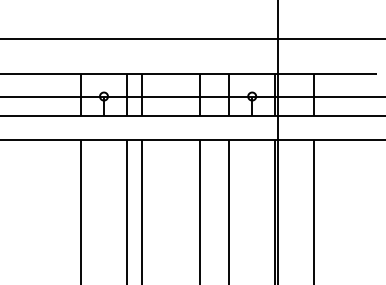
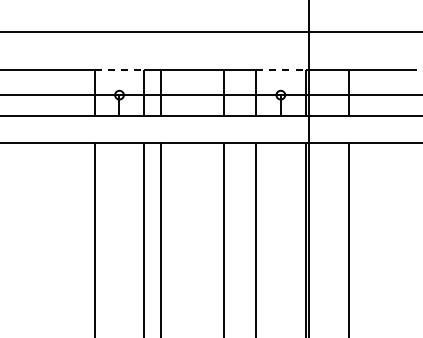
line: (104, 73) -> (119, 70), solid -> dashed
line: (251, 73) -> (280, 70), solid -> dashed

